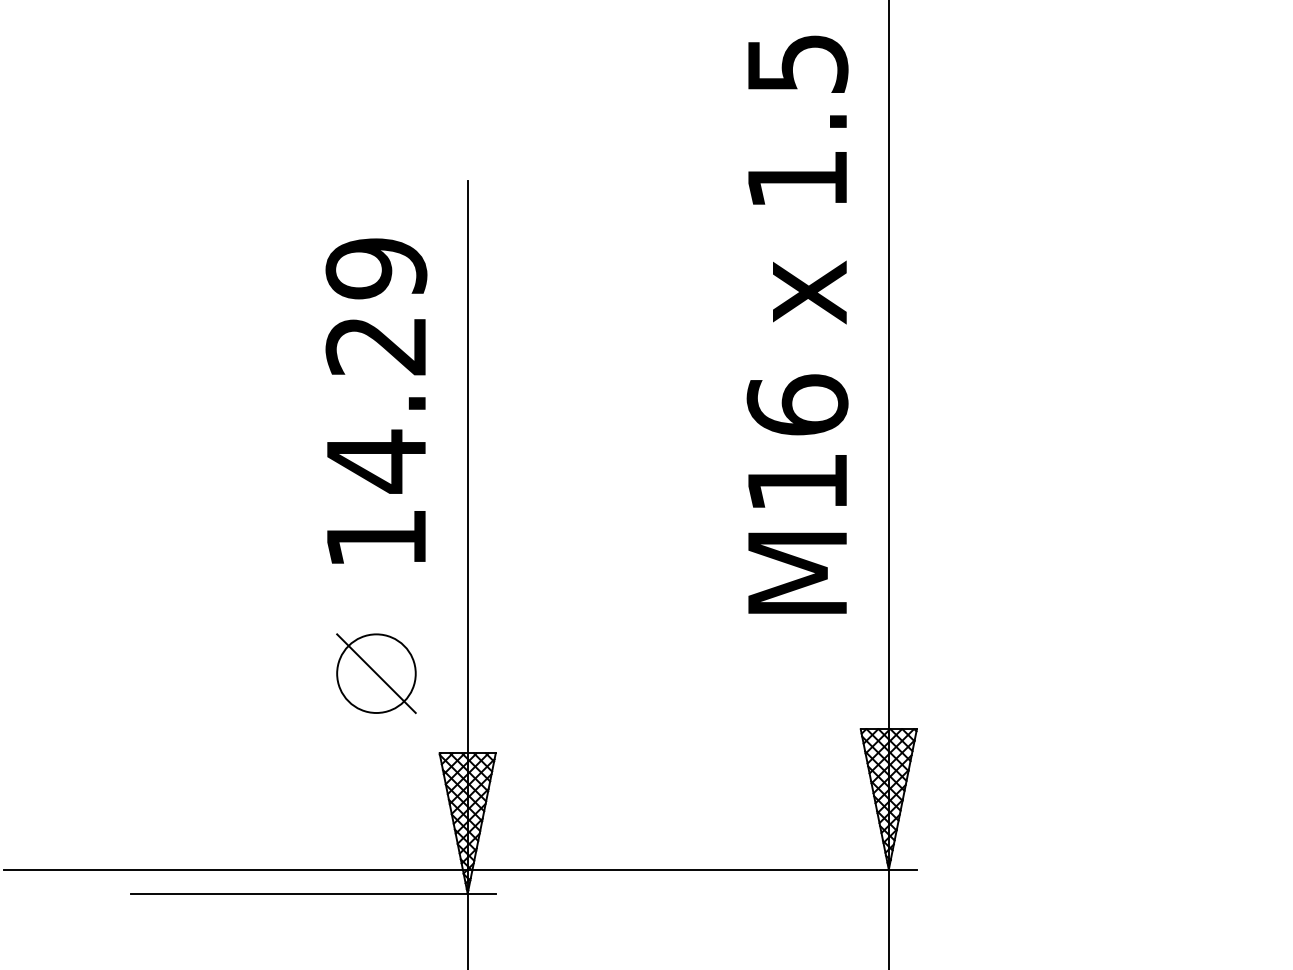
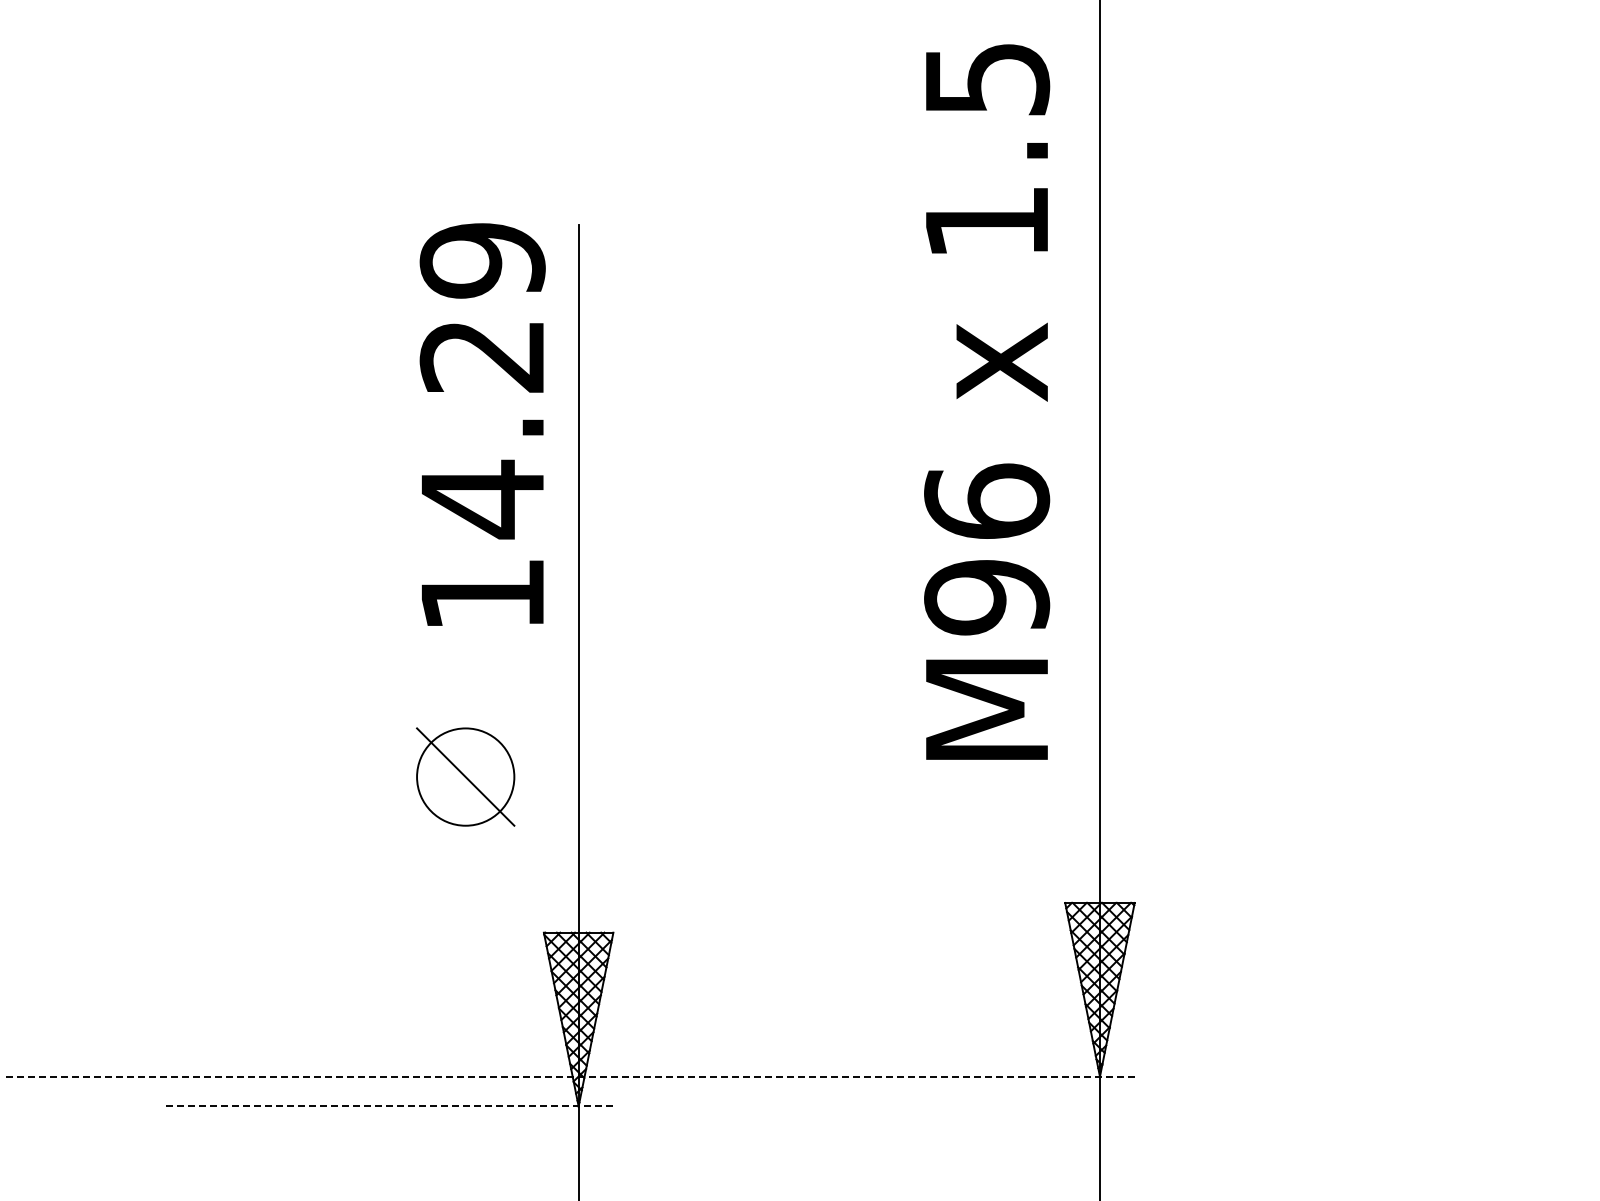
text: (376, 400) -> (482, 424), moved
text: (797, 482) -> (987, 597), M16 -> M96
part: (376, 673) -> (465, 776), moved
line: (460, 869) -> (569, 1076), solid -> dashed
line: (313, 893) -> (387, 1106), solid -> dashed

